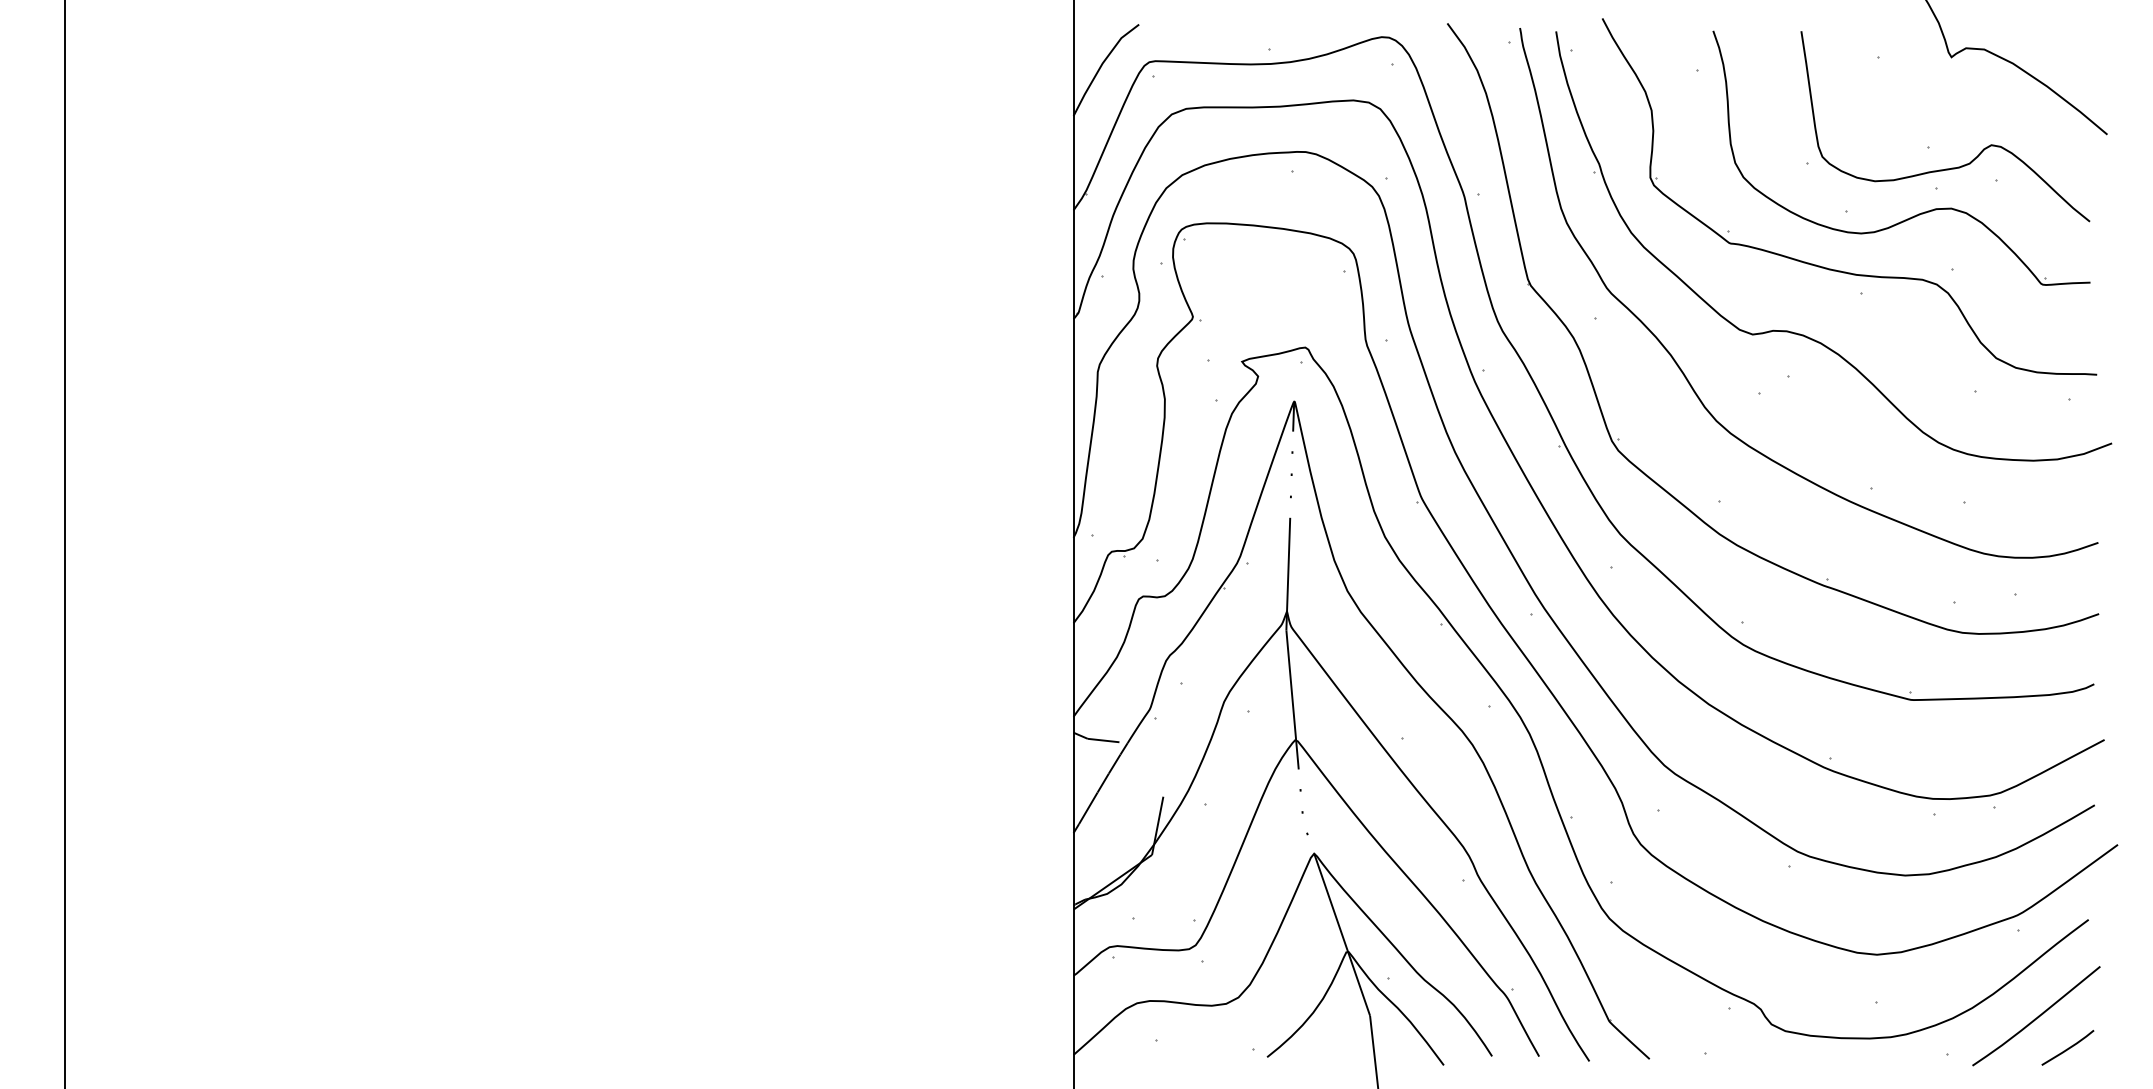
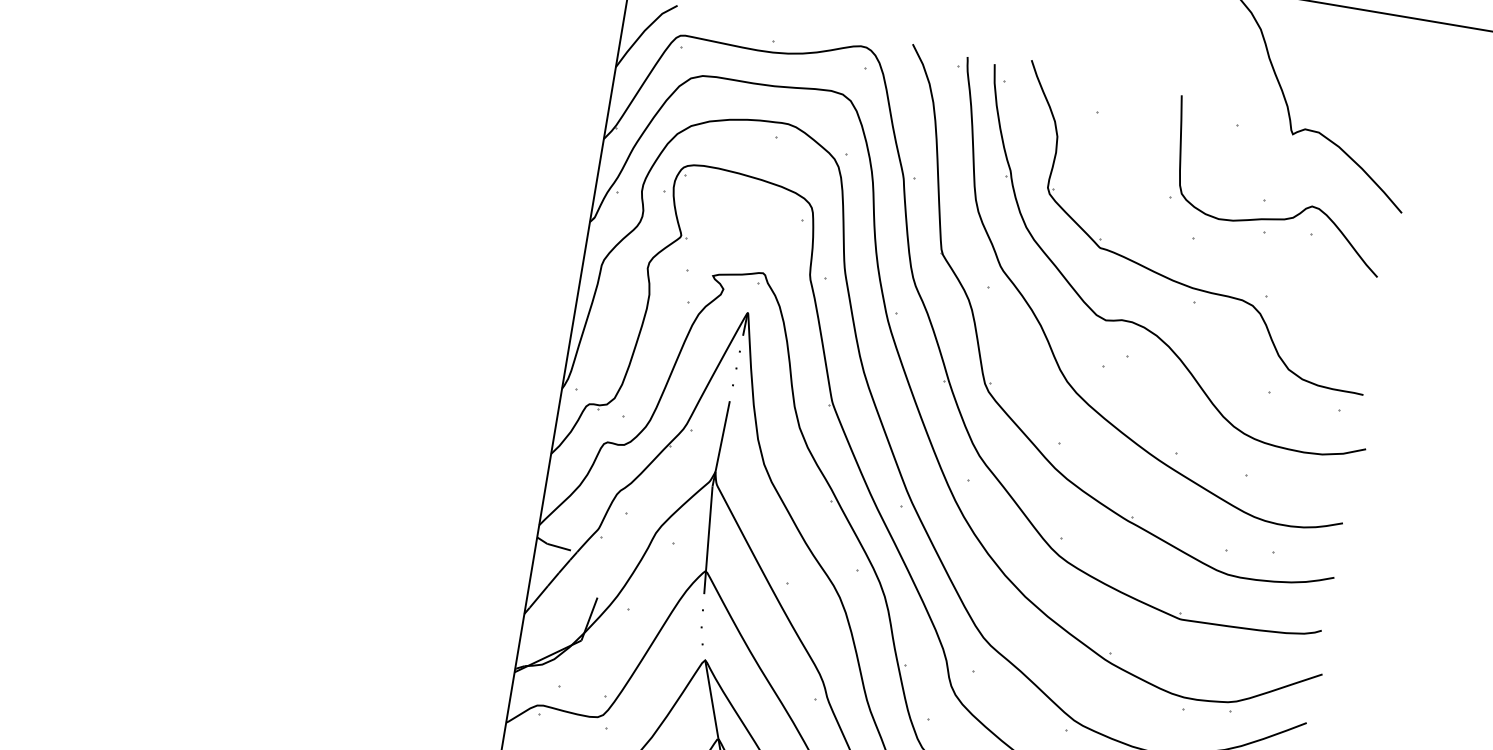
part: (1921, 212) -> (1250, 248), removed

